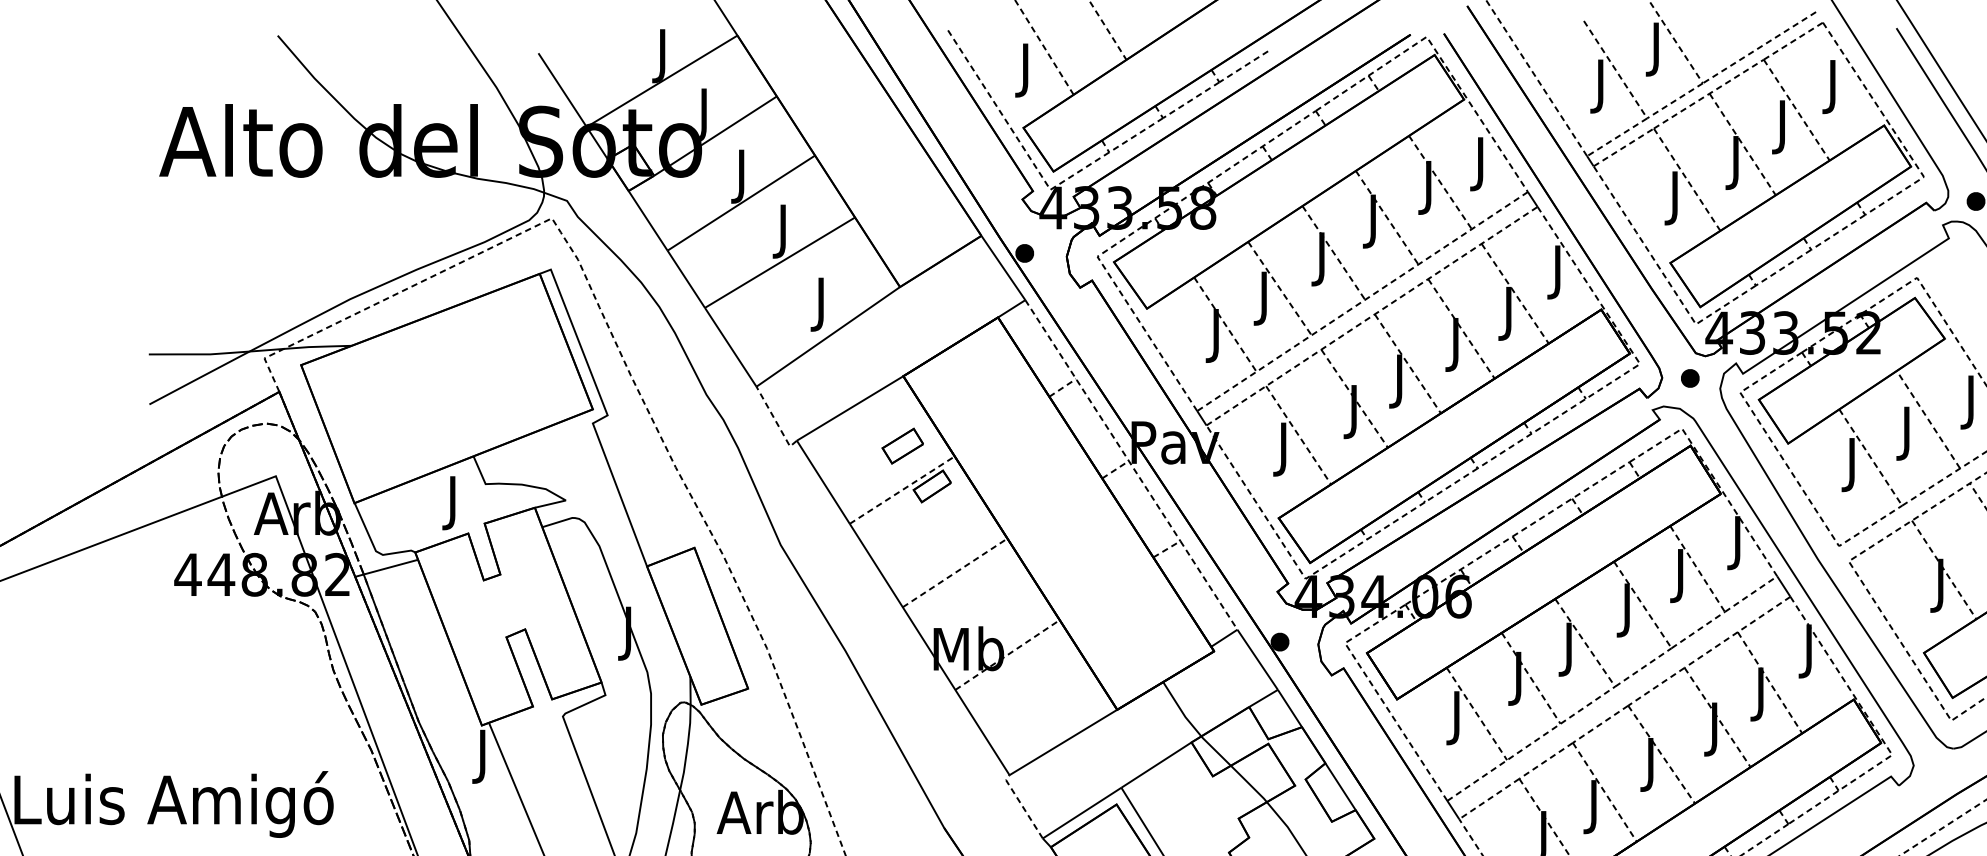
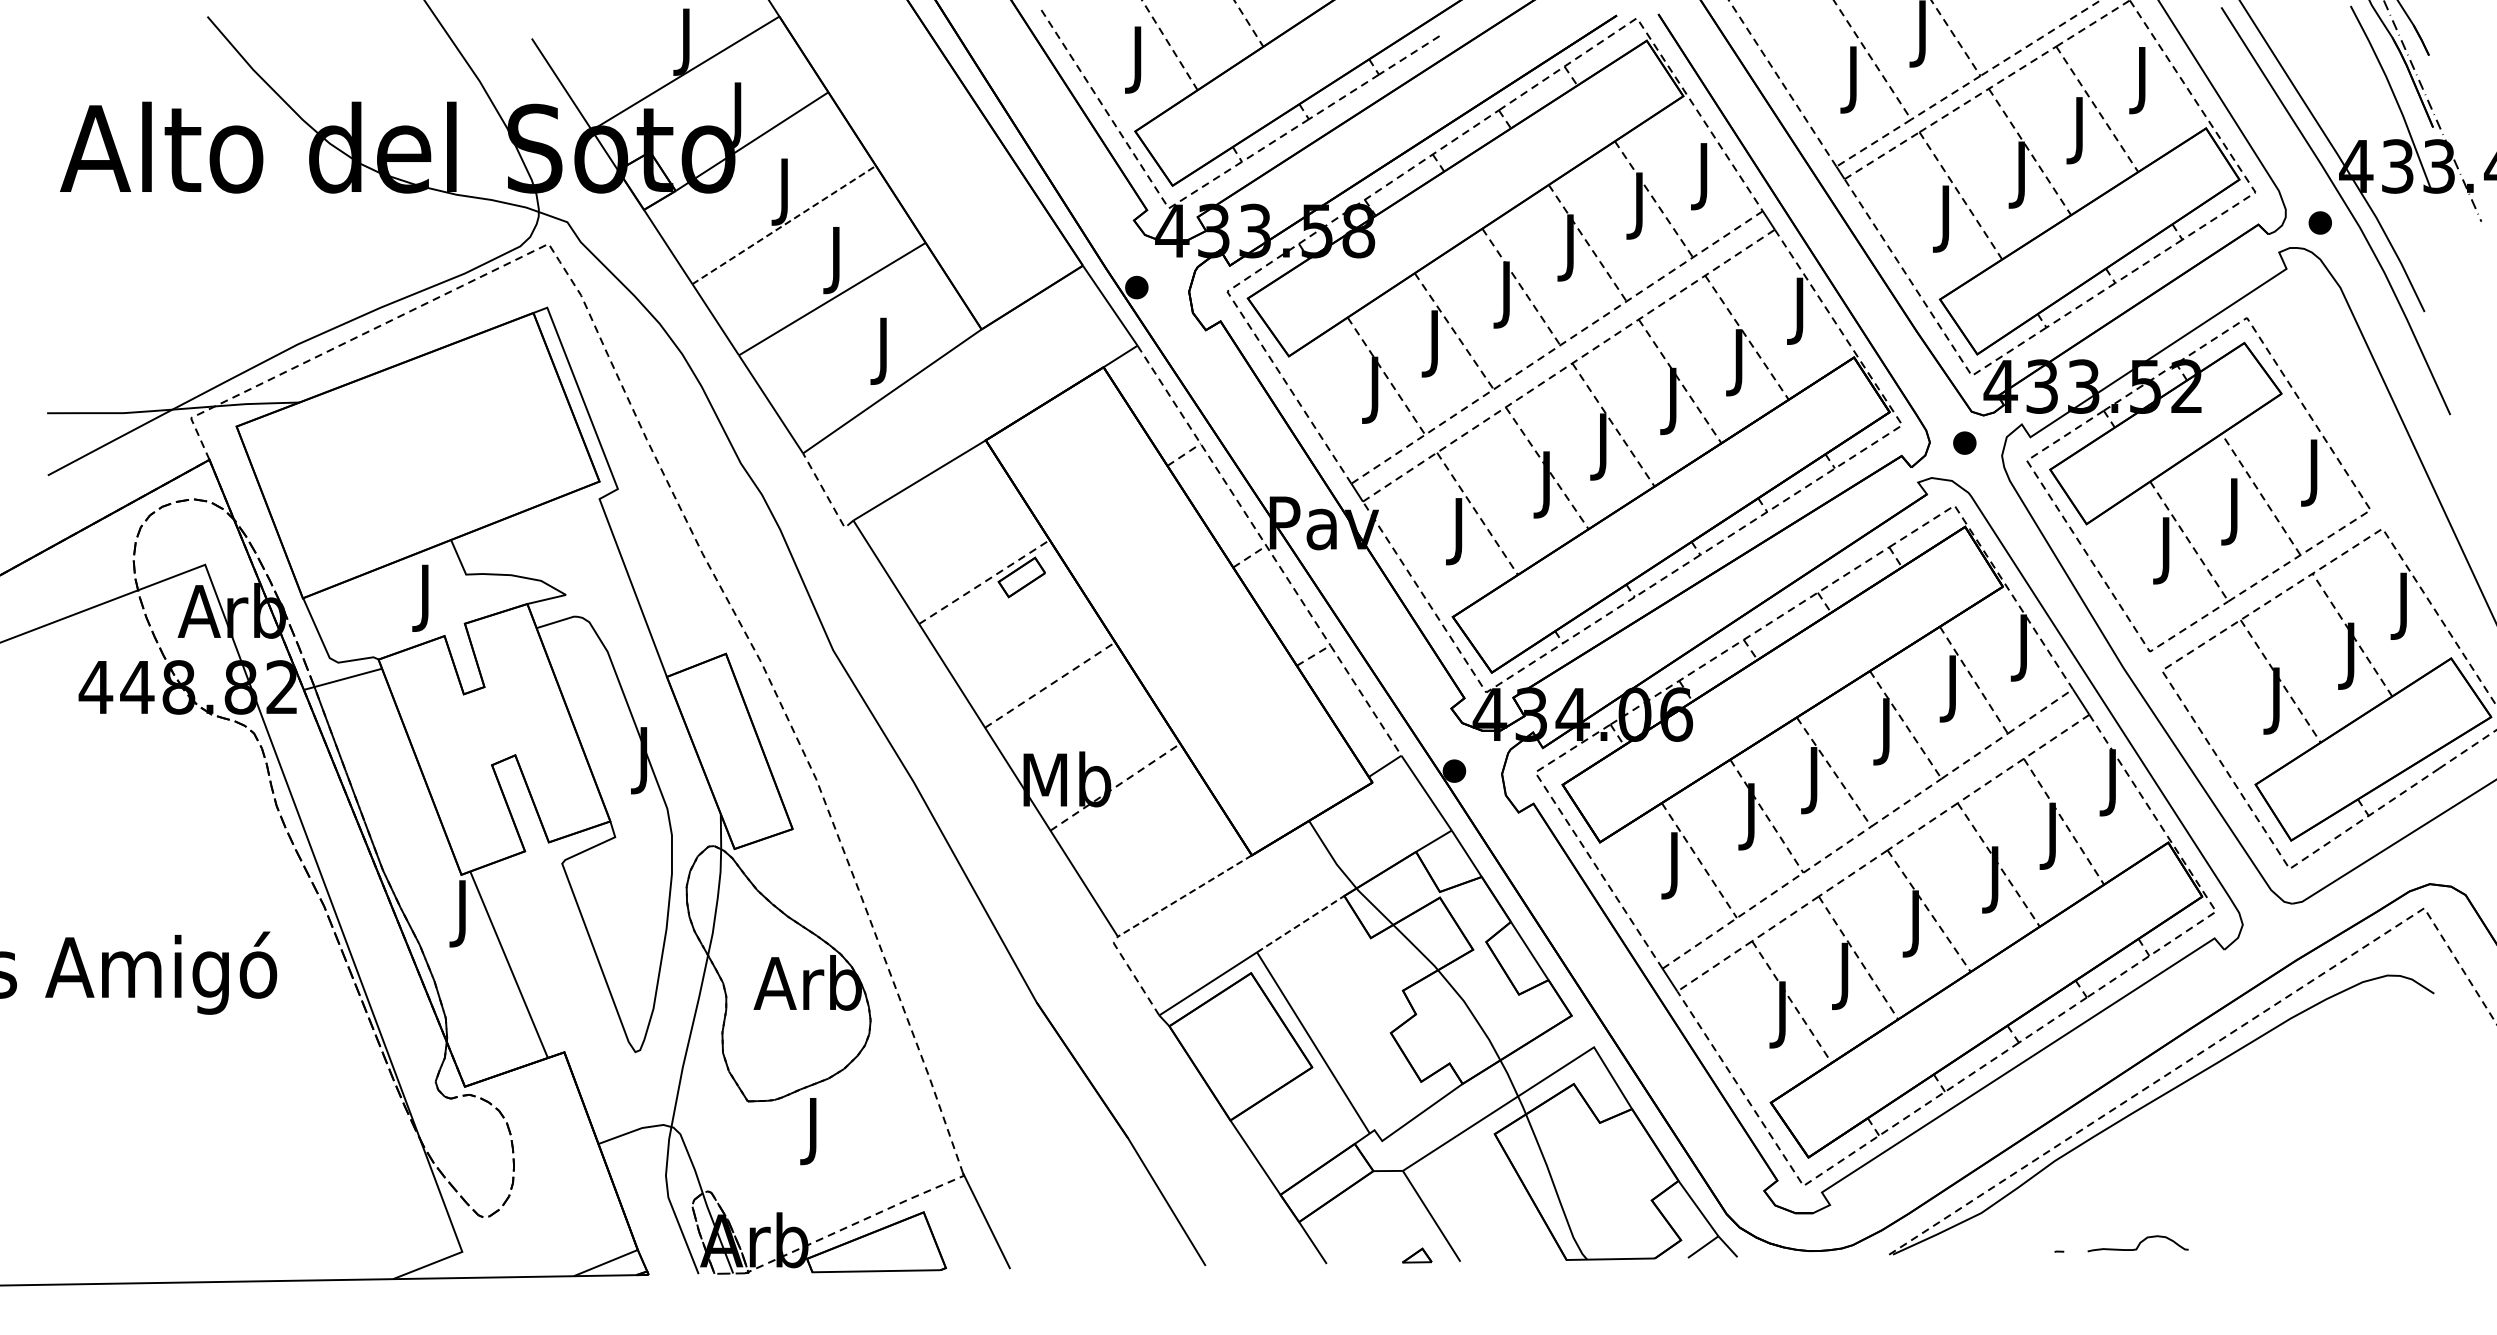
line: (740, 203) -> (783, 225), solid -> dashed
part: (902, 445) -> (984, 526), removed
line: (1063, 742) -> (1184, 896), solid -> dashed
line: (1156, 765) -> (1300, 924), solid -> dashed

